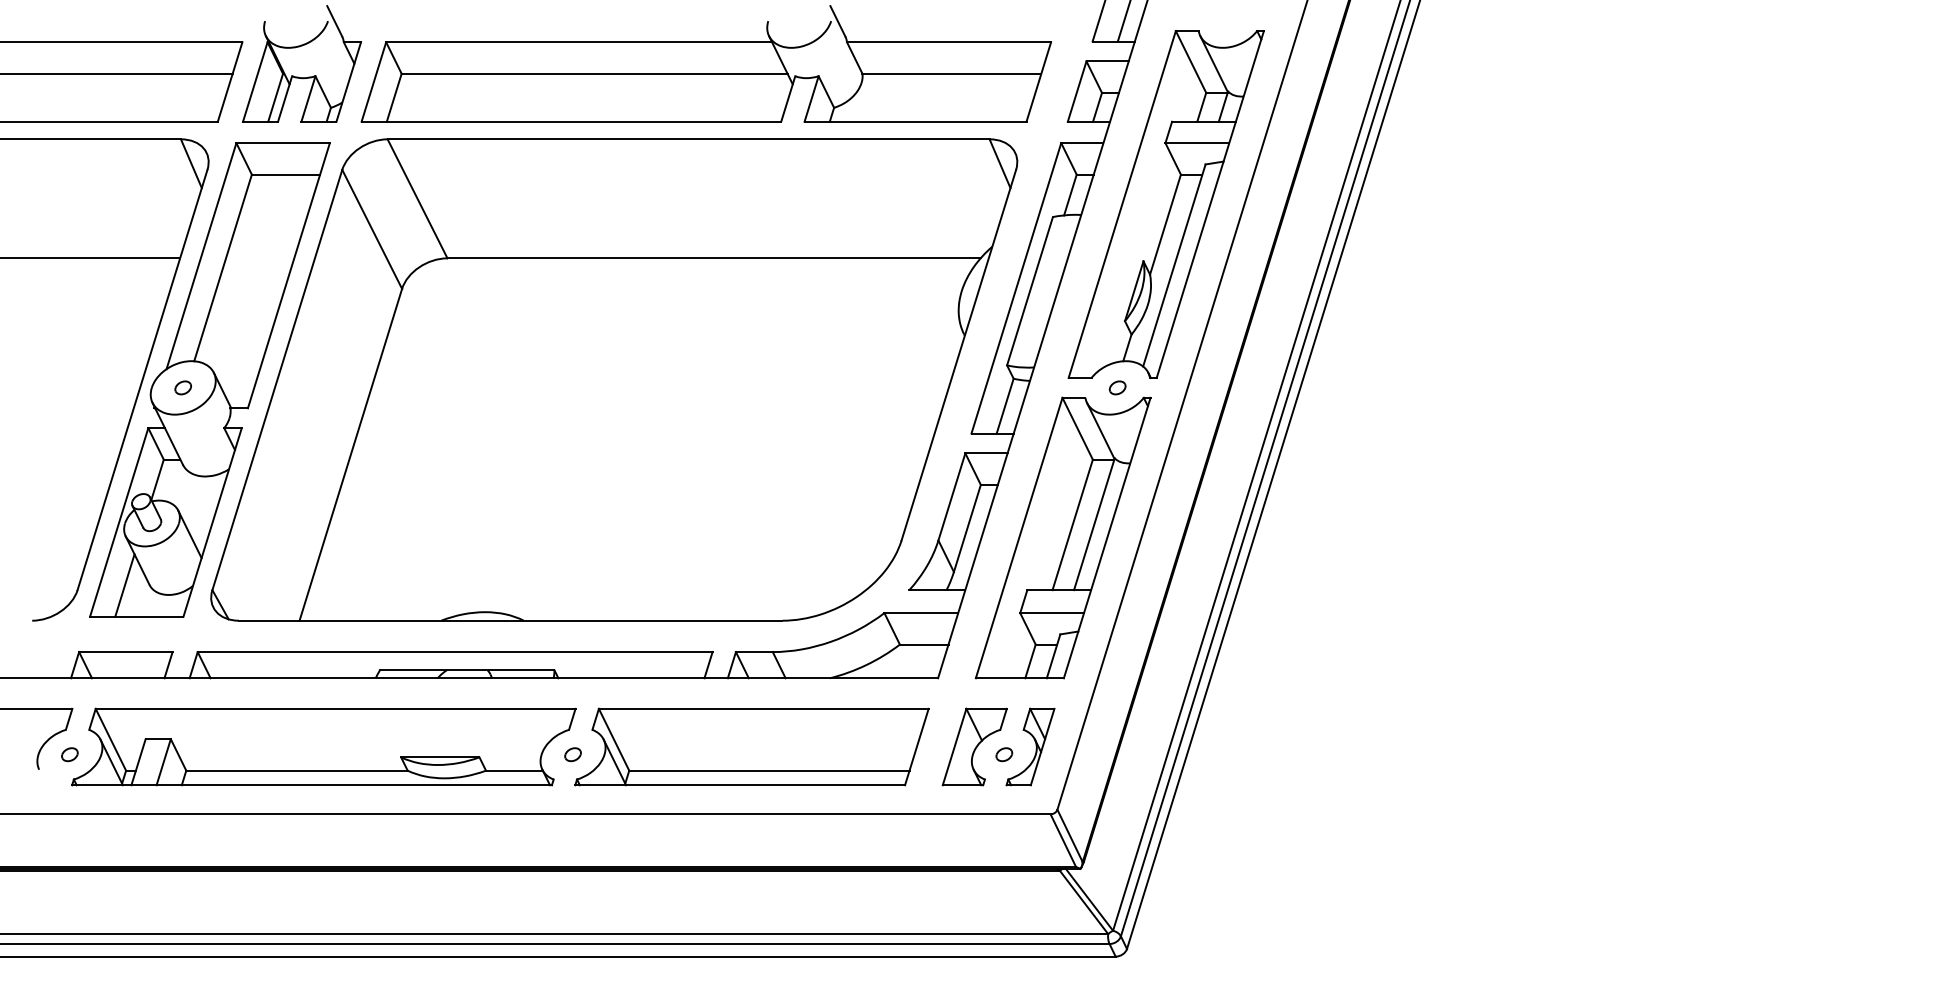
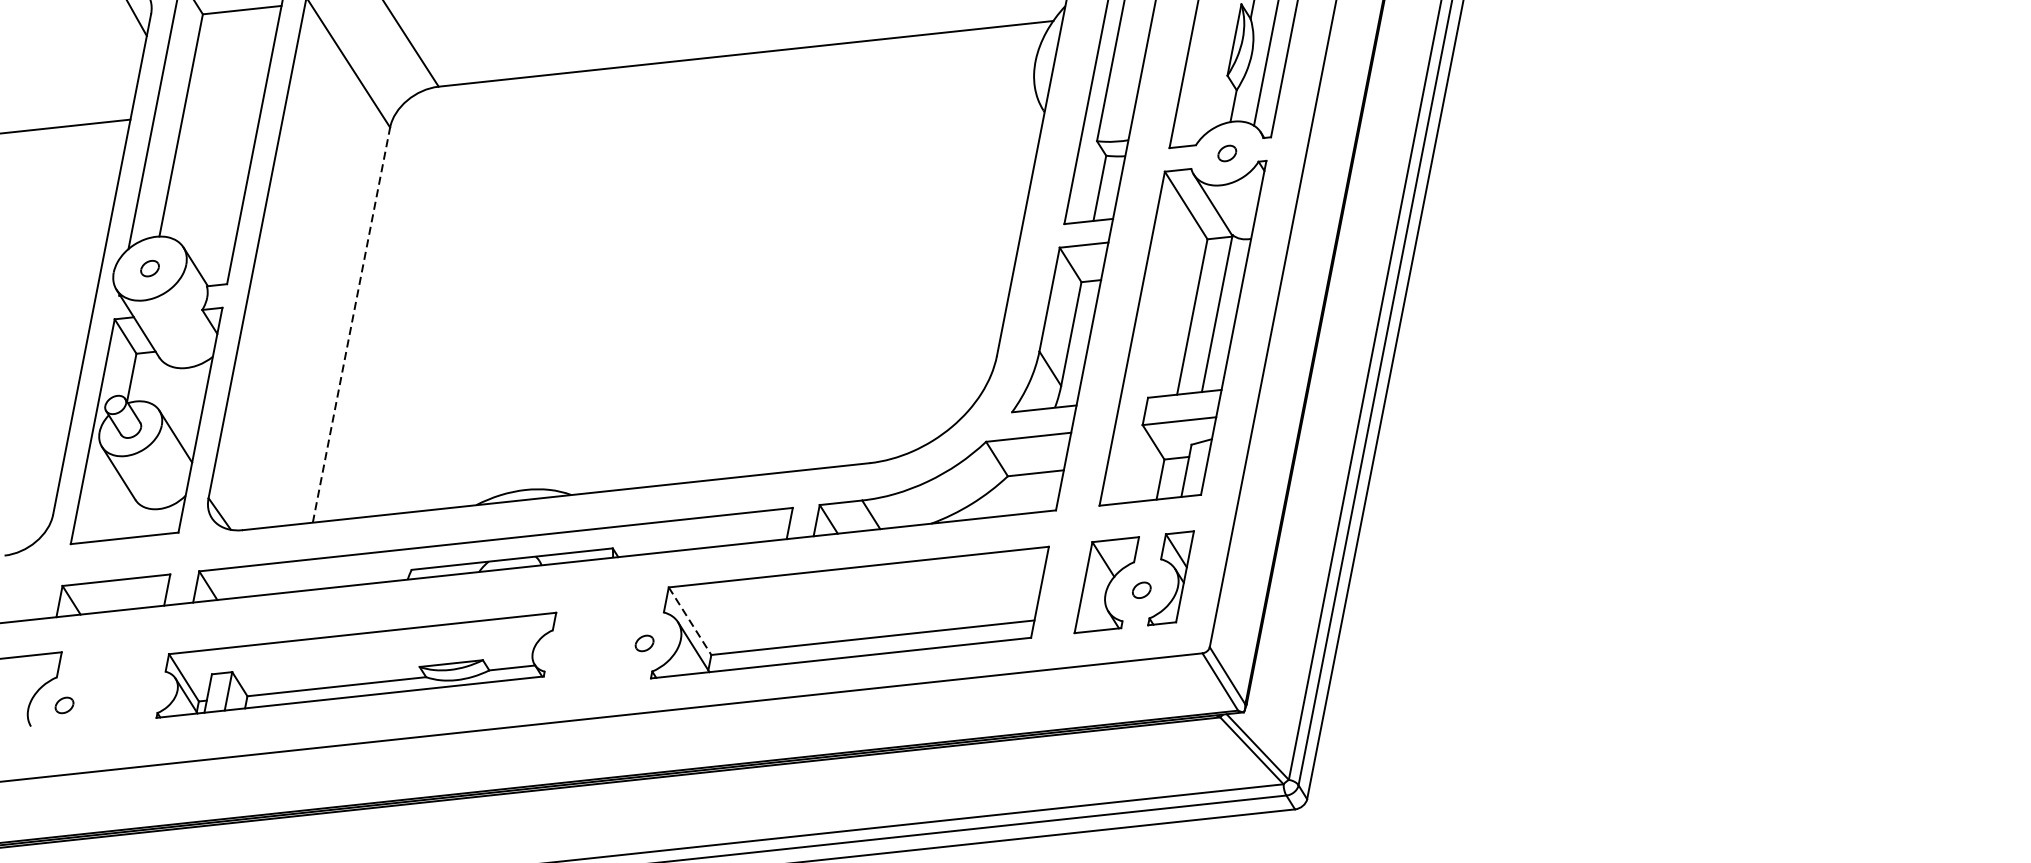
line: (350, 454) -> (351, 324), solid -> dashed
line: (124, 585) -> (106, 503), removed
line: (614, 740) -> (690, 621), solid -> dashed
part: (323, 746) -> (355, 664), size x0.7

